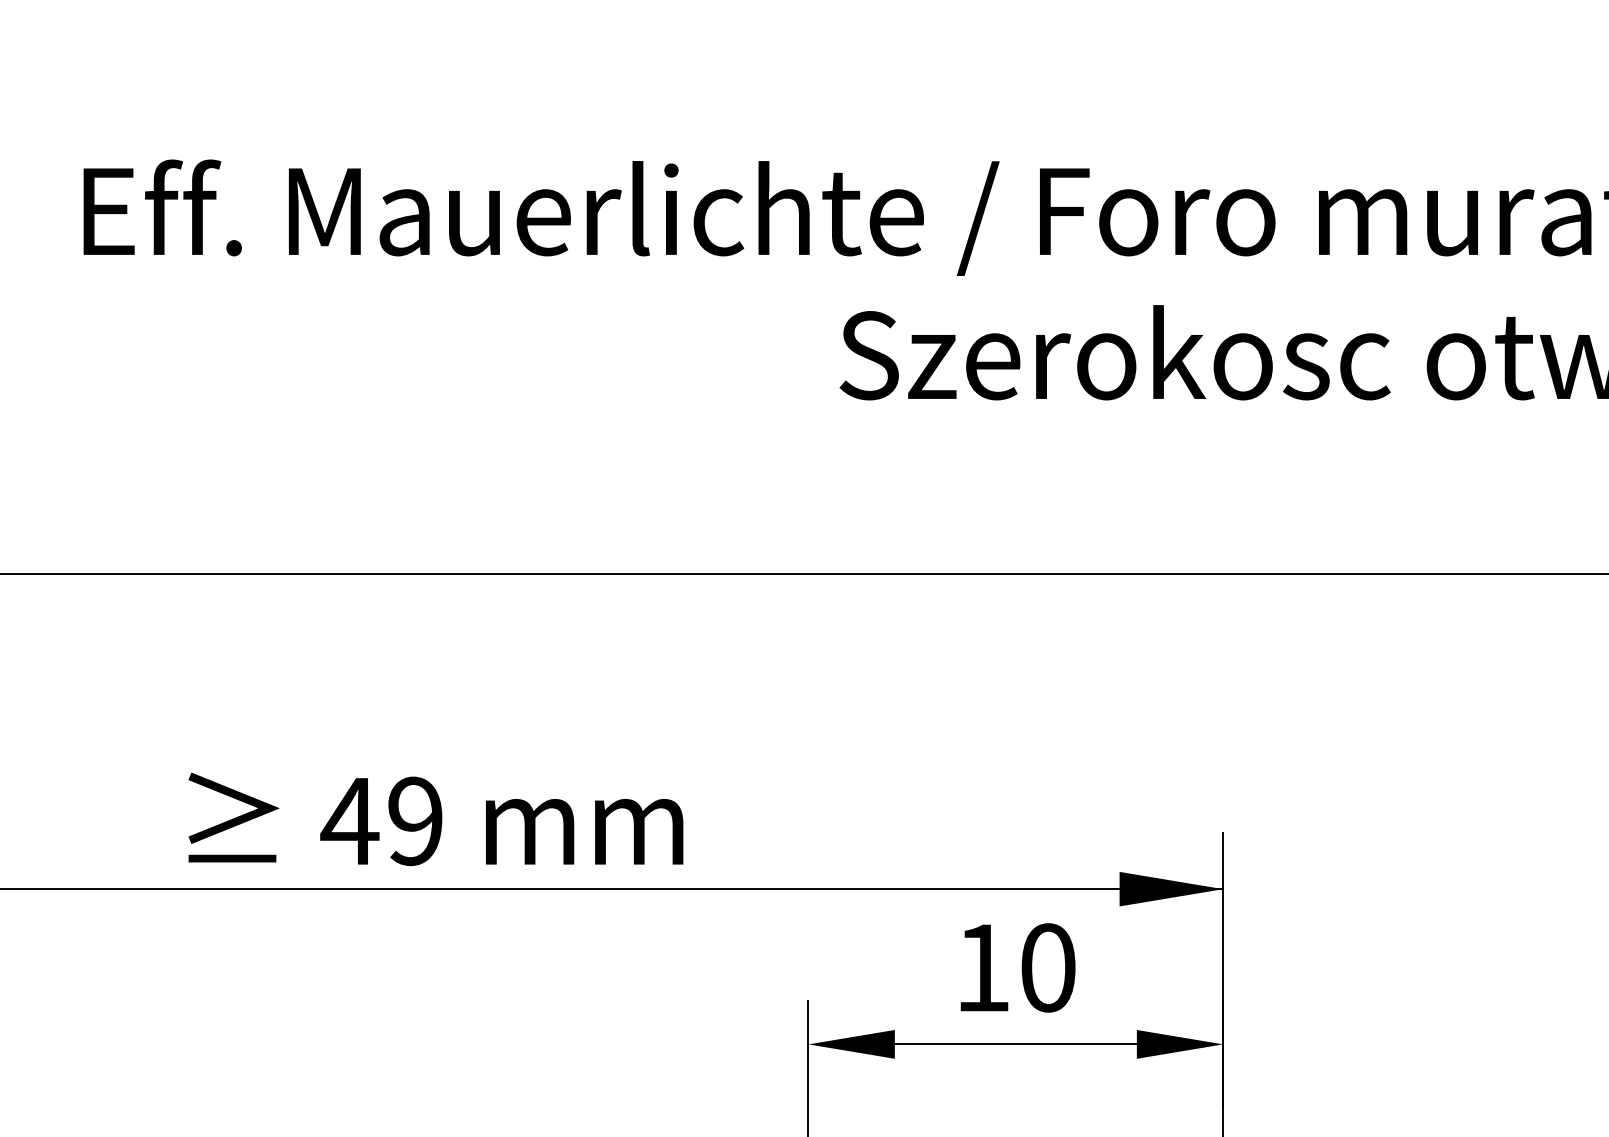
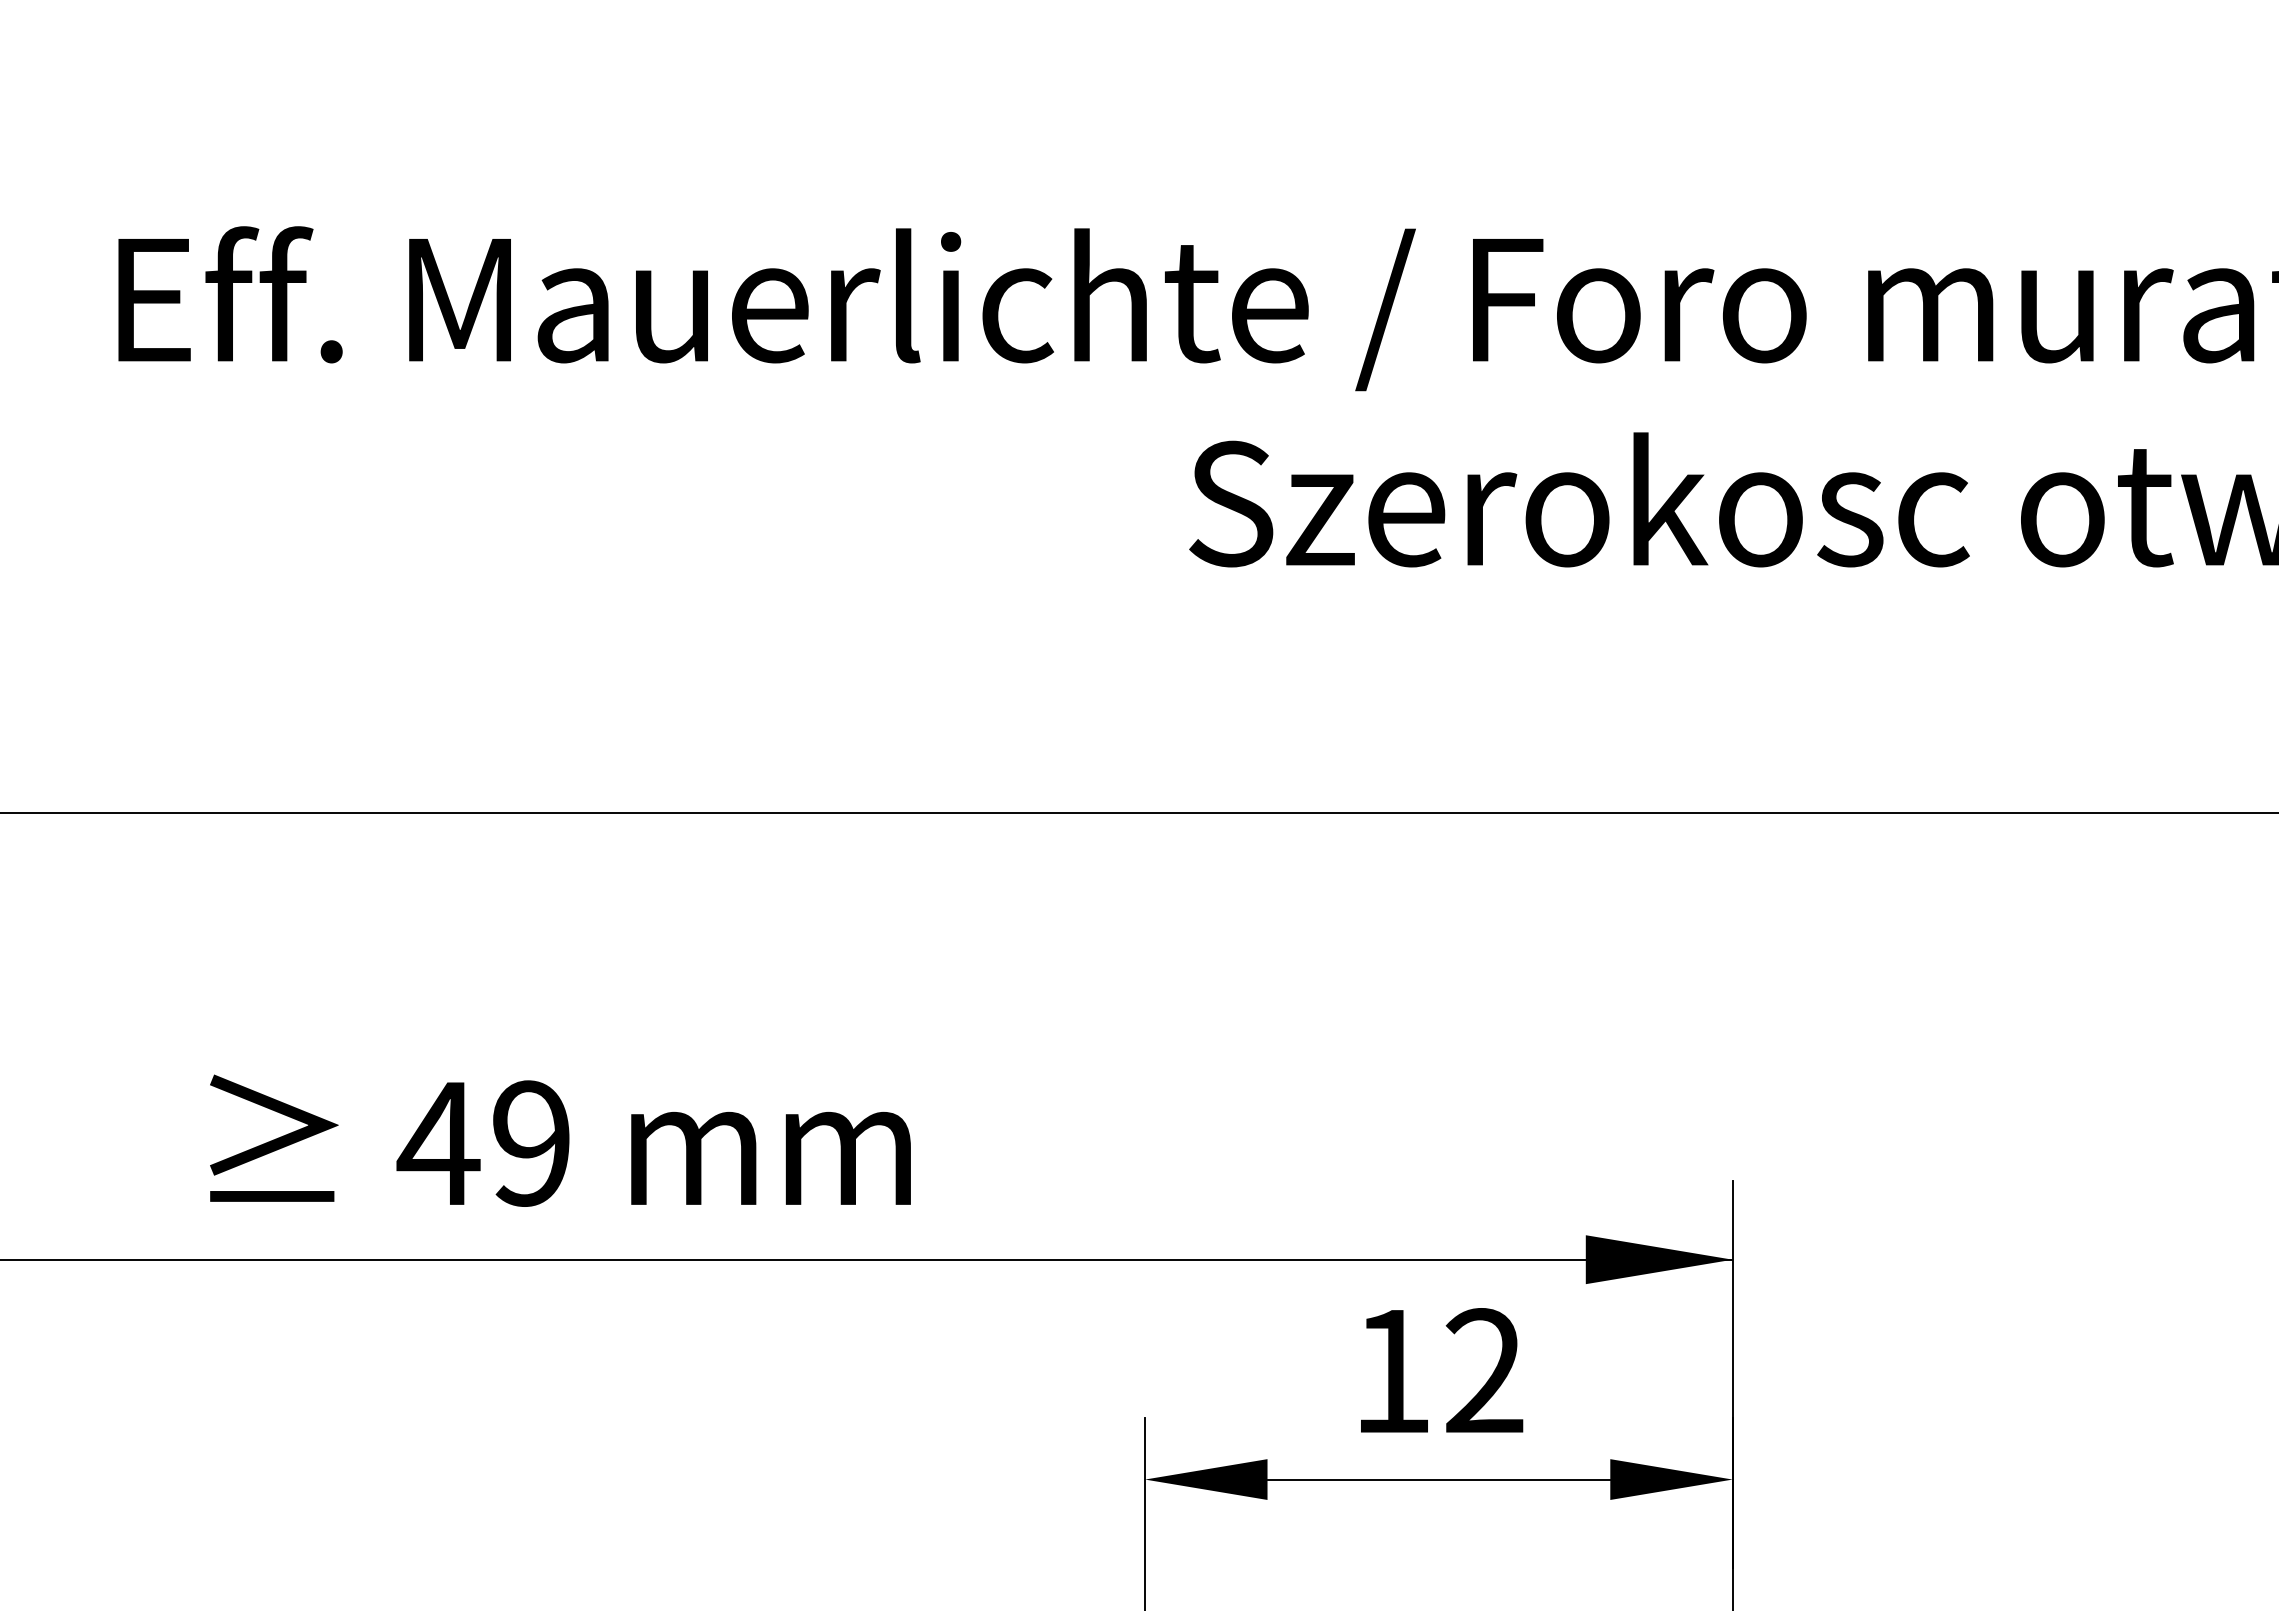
text: (435, 819) -> (560, 1140), moved
text: (1048, 968) -> (1484, 1371), 10 -> 12

